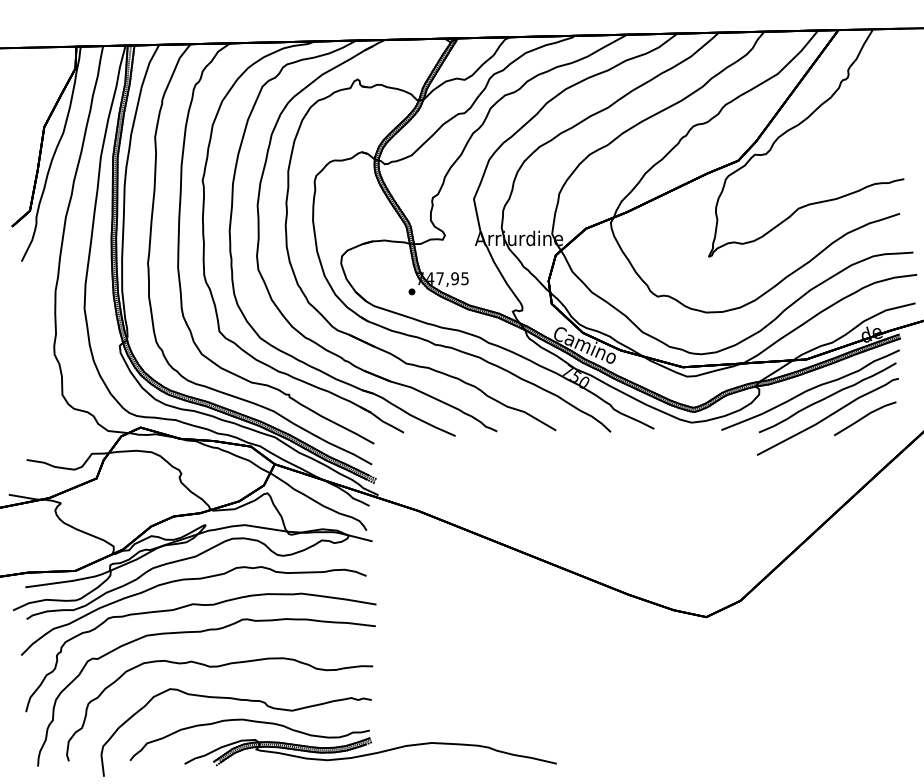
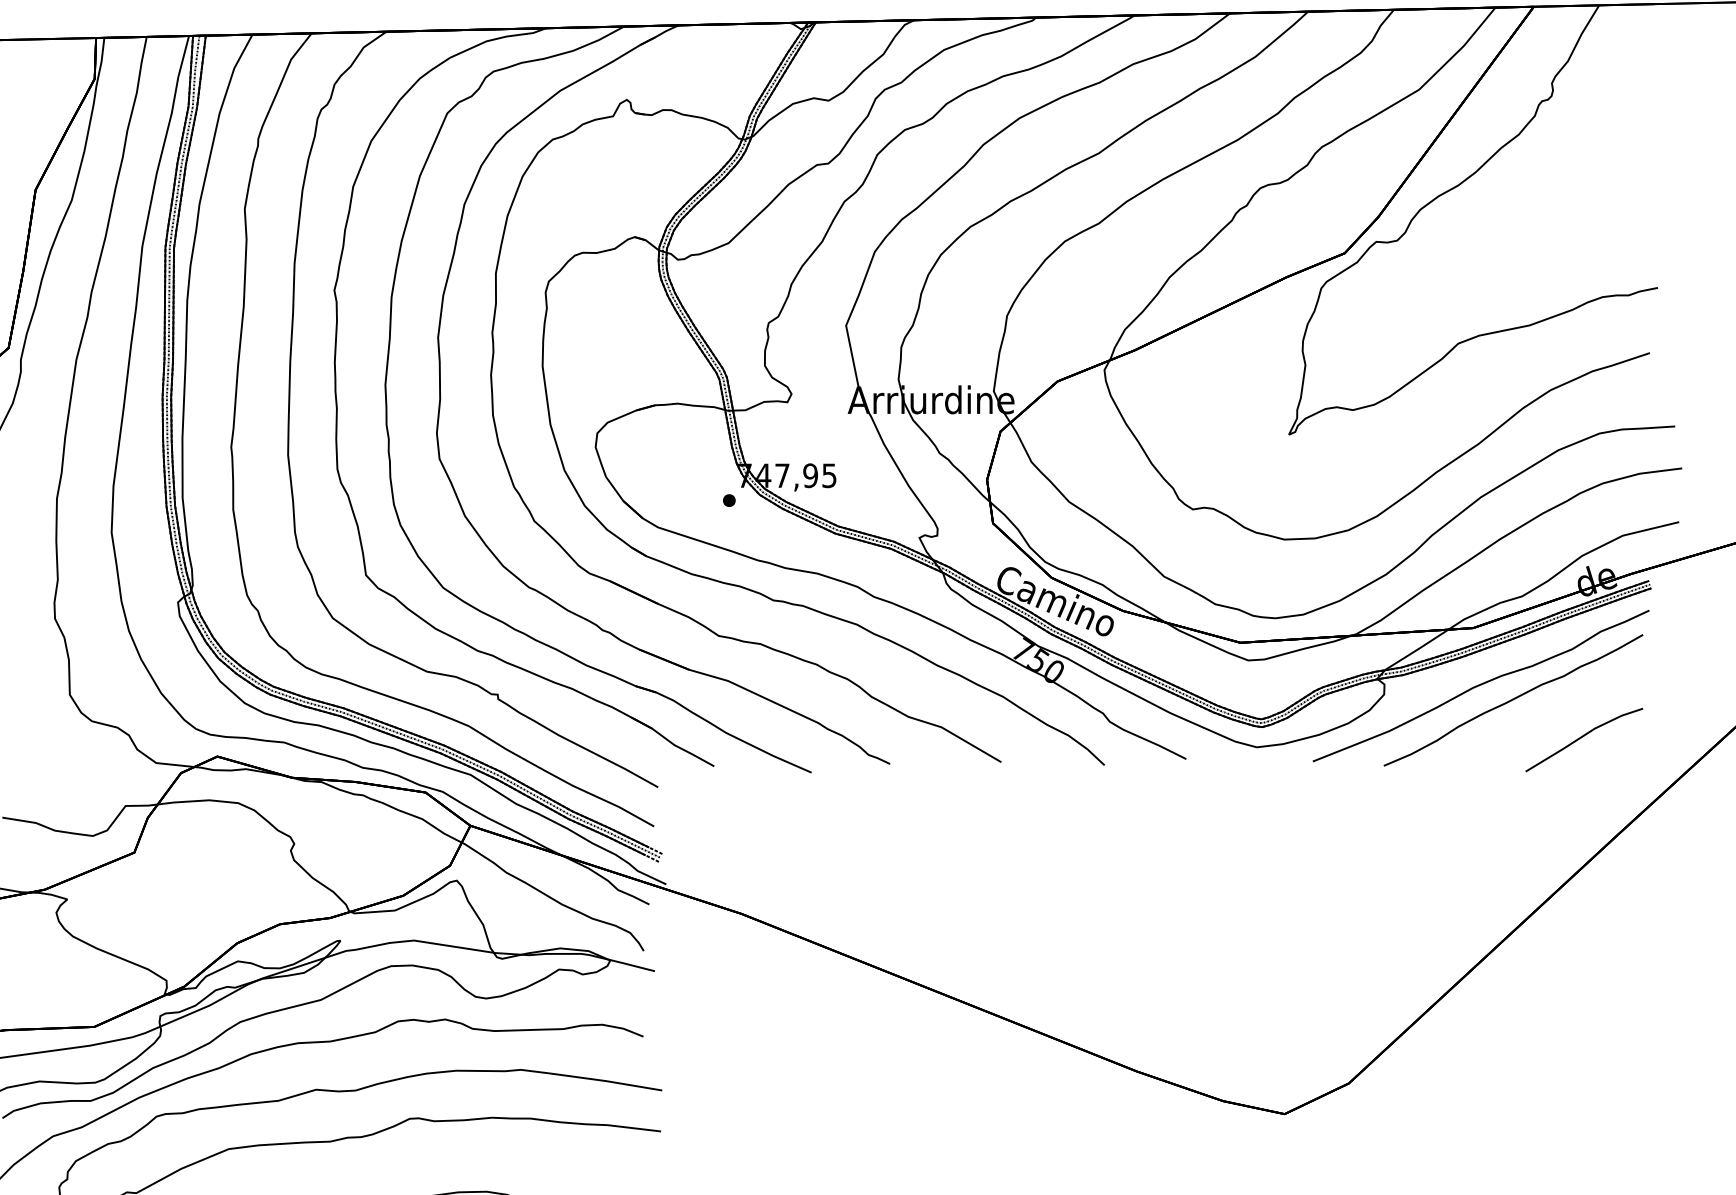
curve: (827, 416) -> (1513, 735), removed

